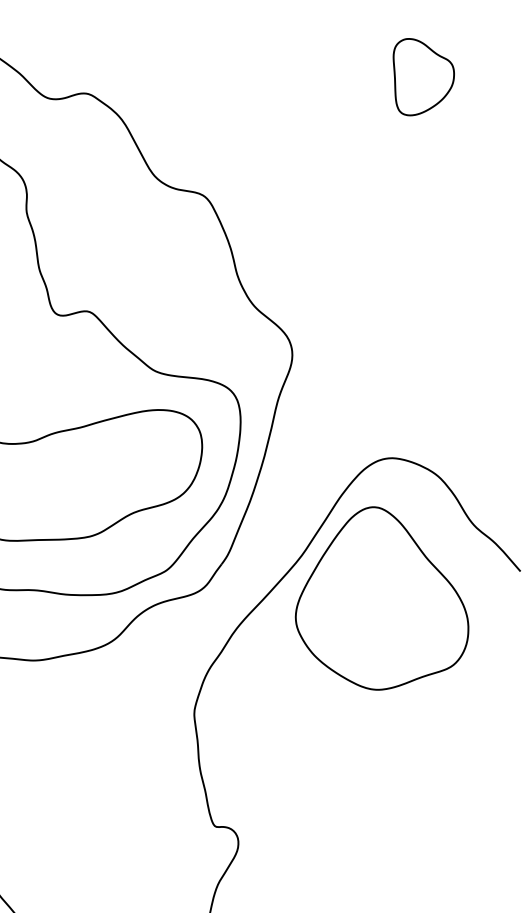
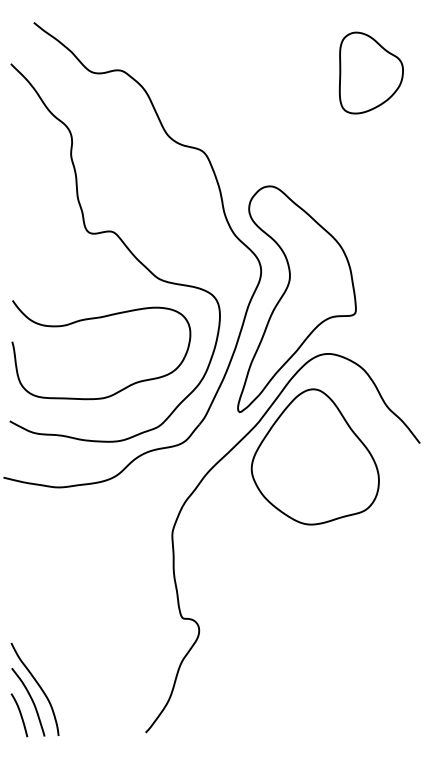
part: (423, 75) -> (370, 72), size x1.43
part: (342, 387) -> (296, 299), added

